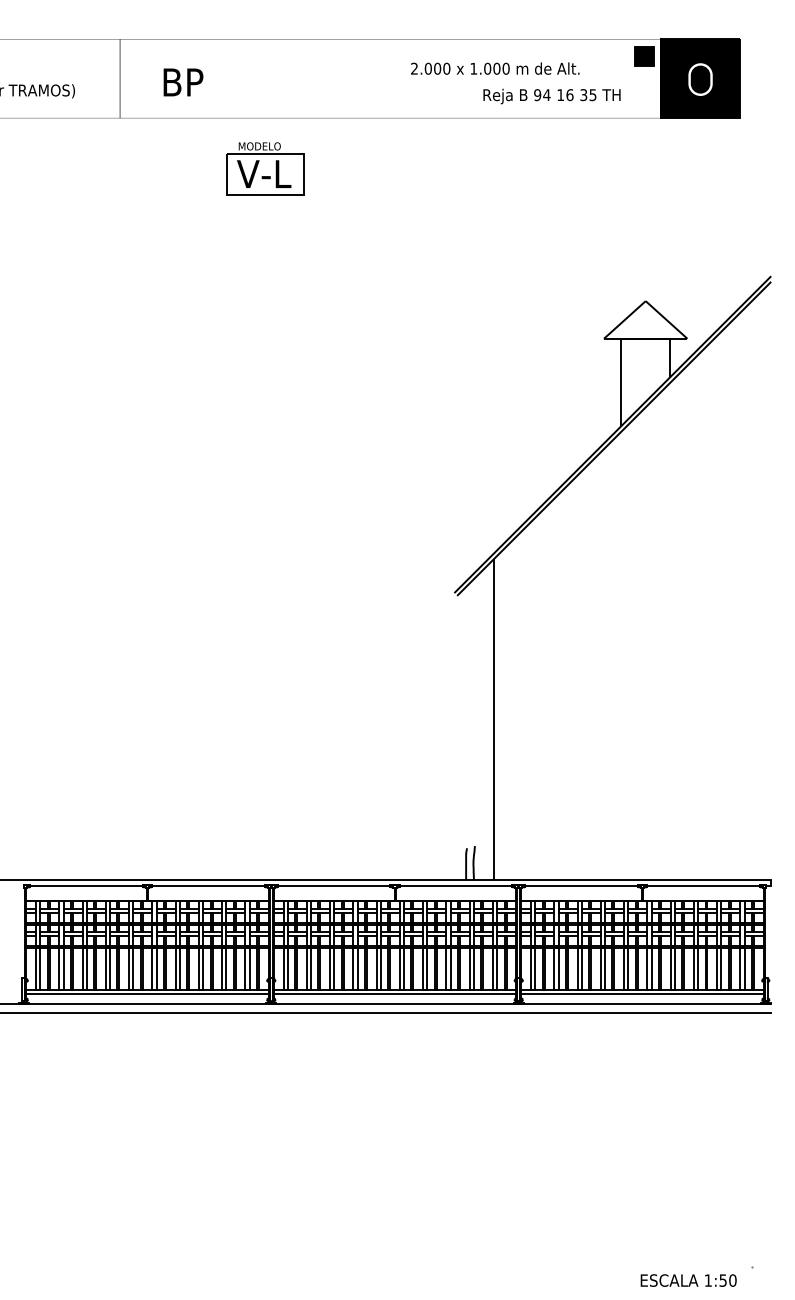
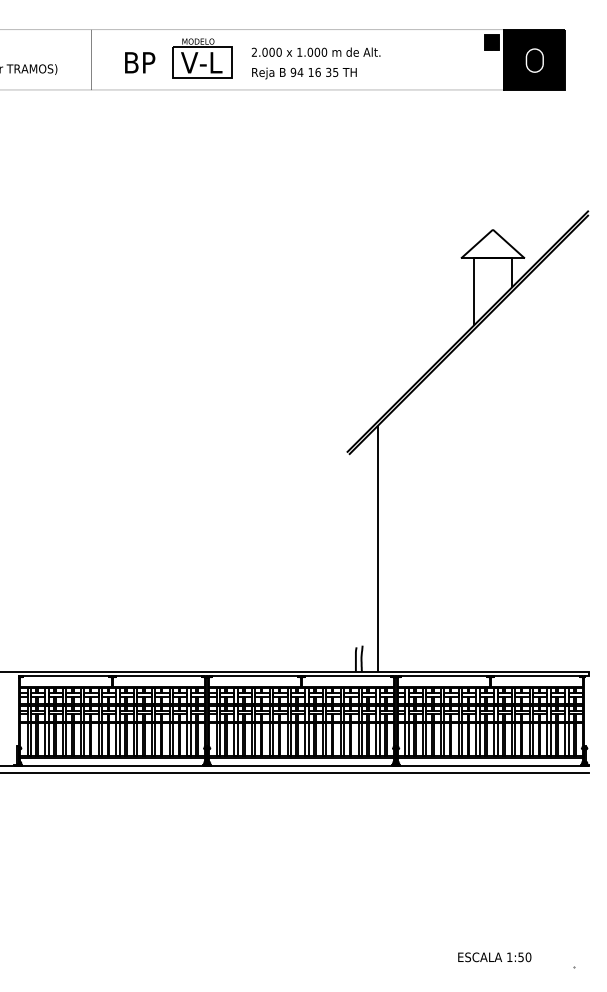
text: (494, 67) -> (315, 51), moved
text: (552, 96) -> (304, 73), moved
part: (265, 168) -> (202, 58), moved
text: (688, 1280) -> (494, 957), moved

